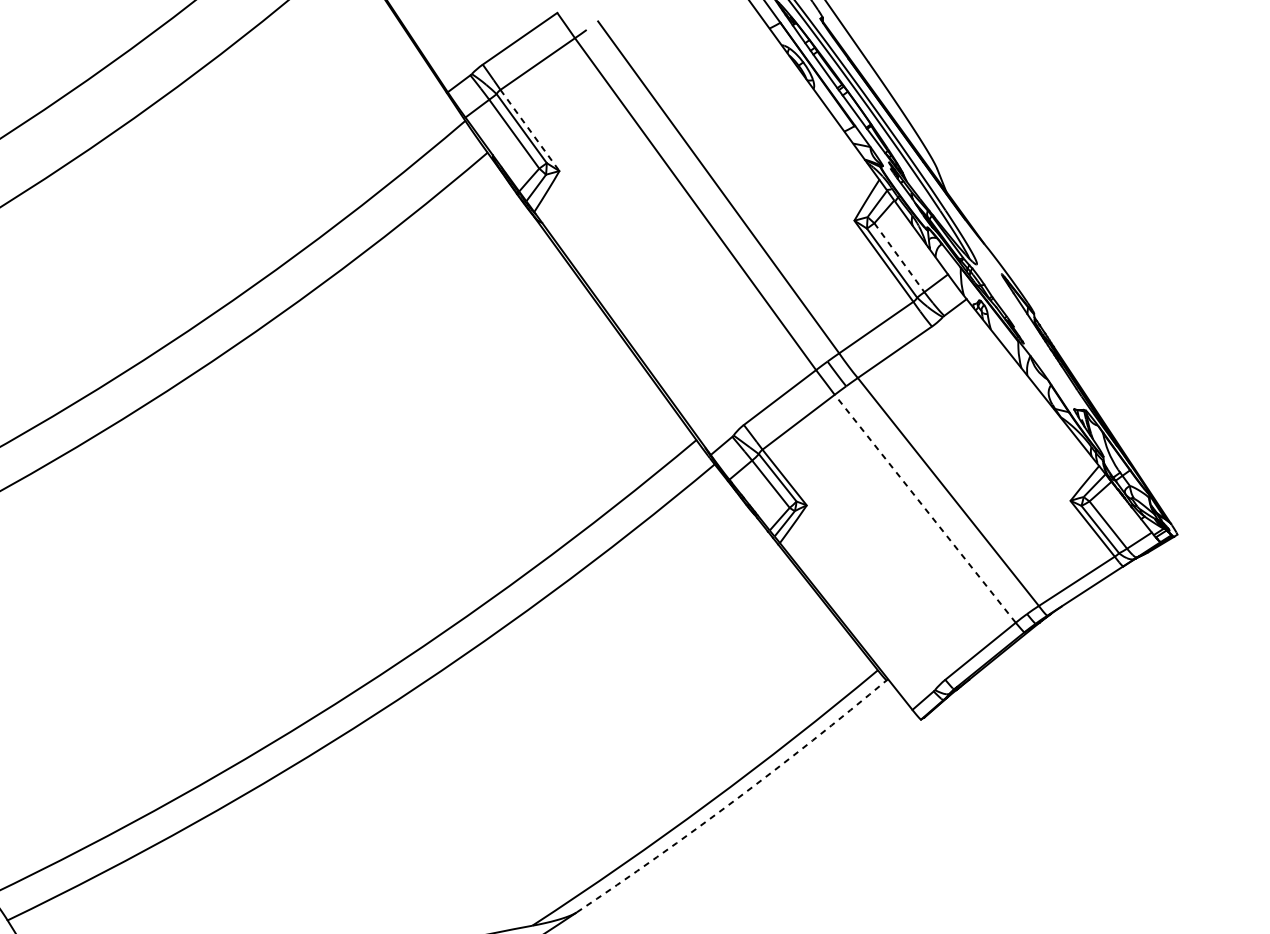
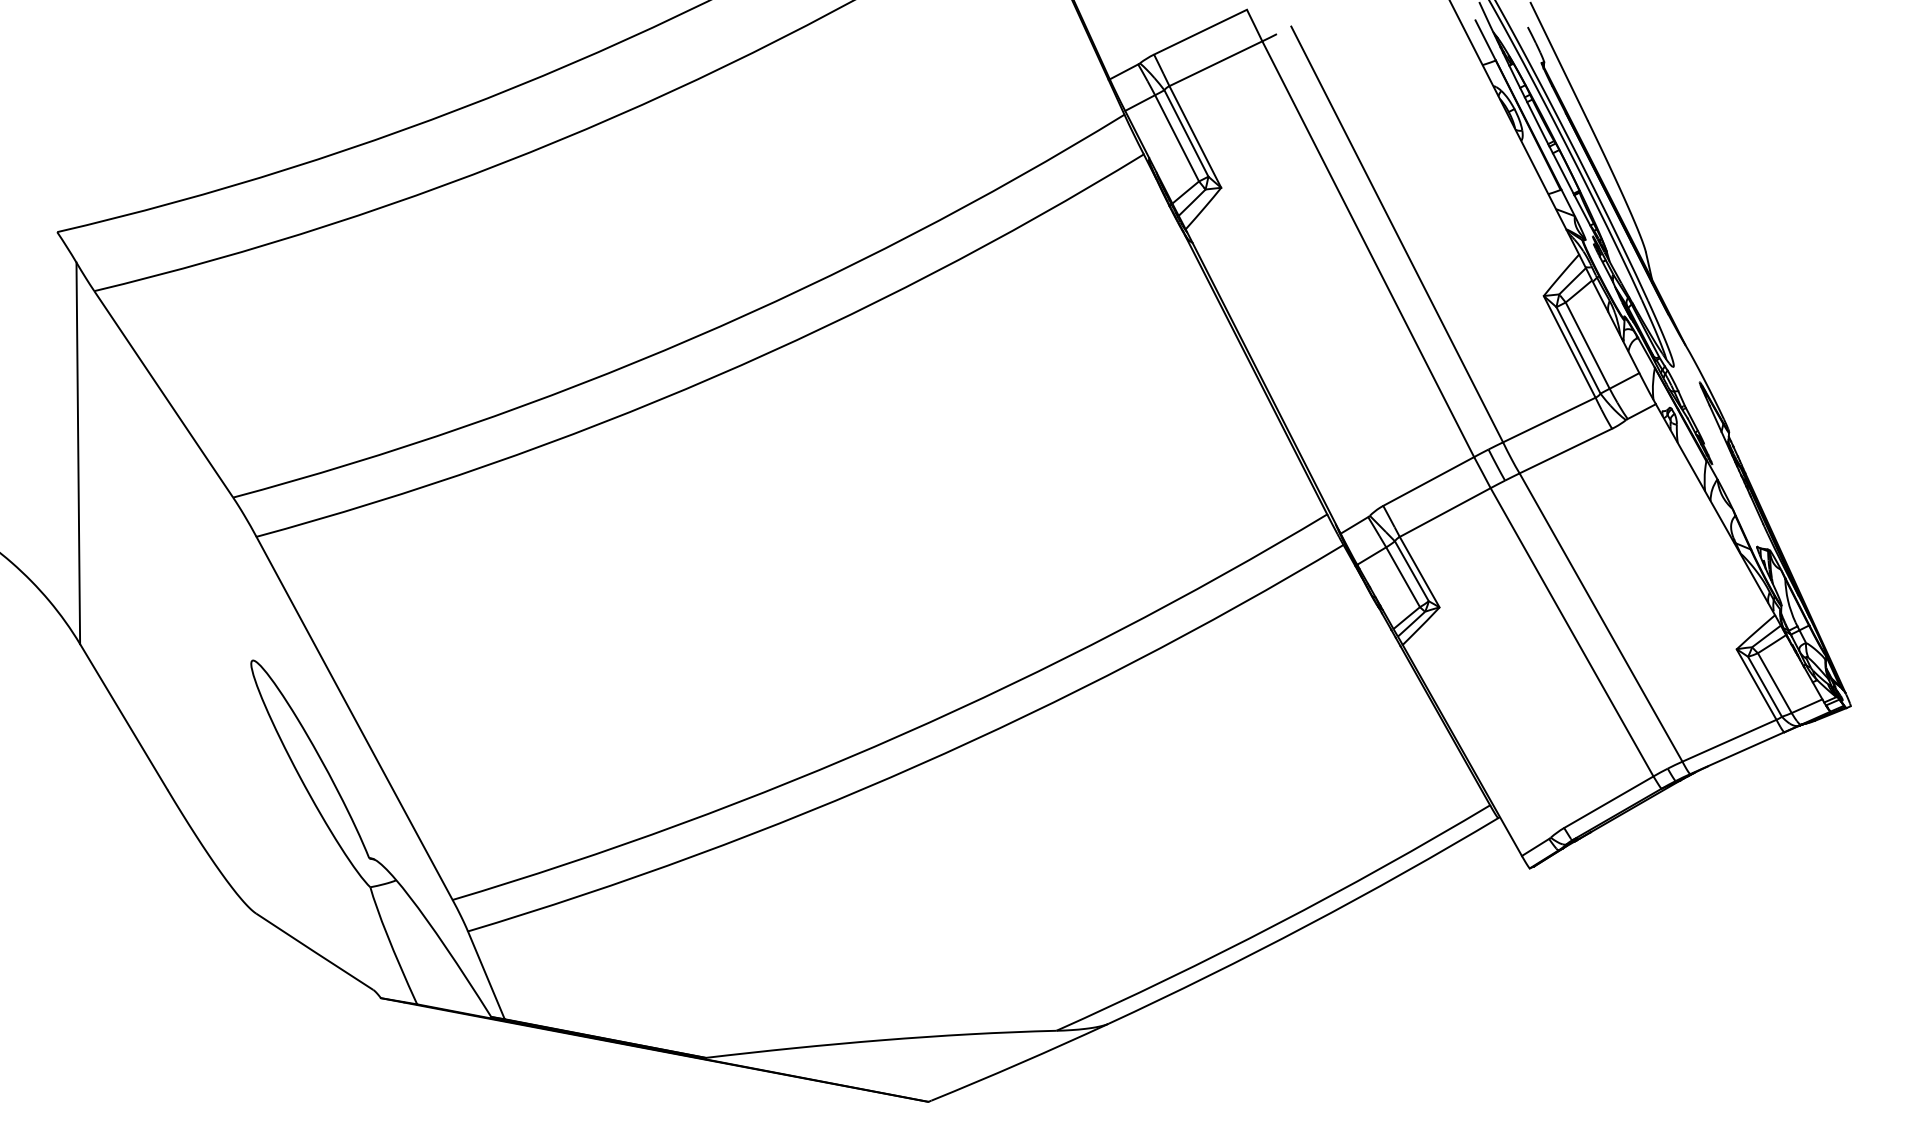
line: (530, 130) -> (1195, 137), dashed -> solid
line: (899, 258) -> (1587, 346), dashed -> solid
line: (925, 508) -> (1572, 632), dashed -> solid
arc: (735, 799) -> (1307, 925), dashed -> solid

